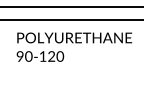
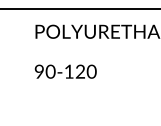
text: (40, 56) -> (65, 71), moved

